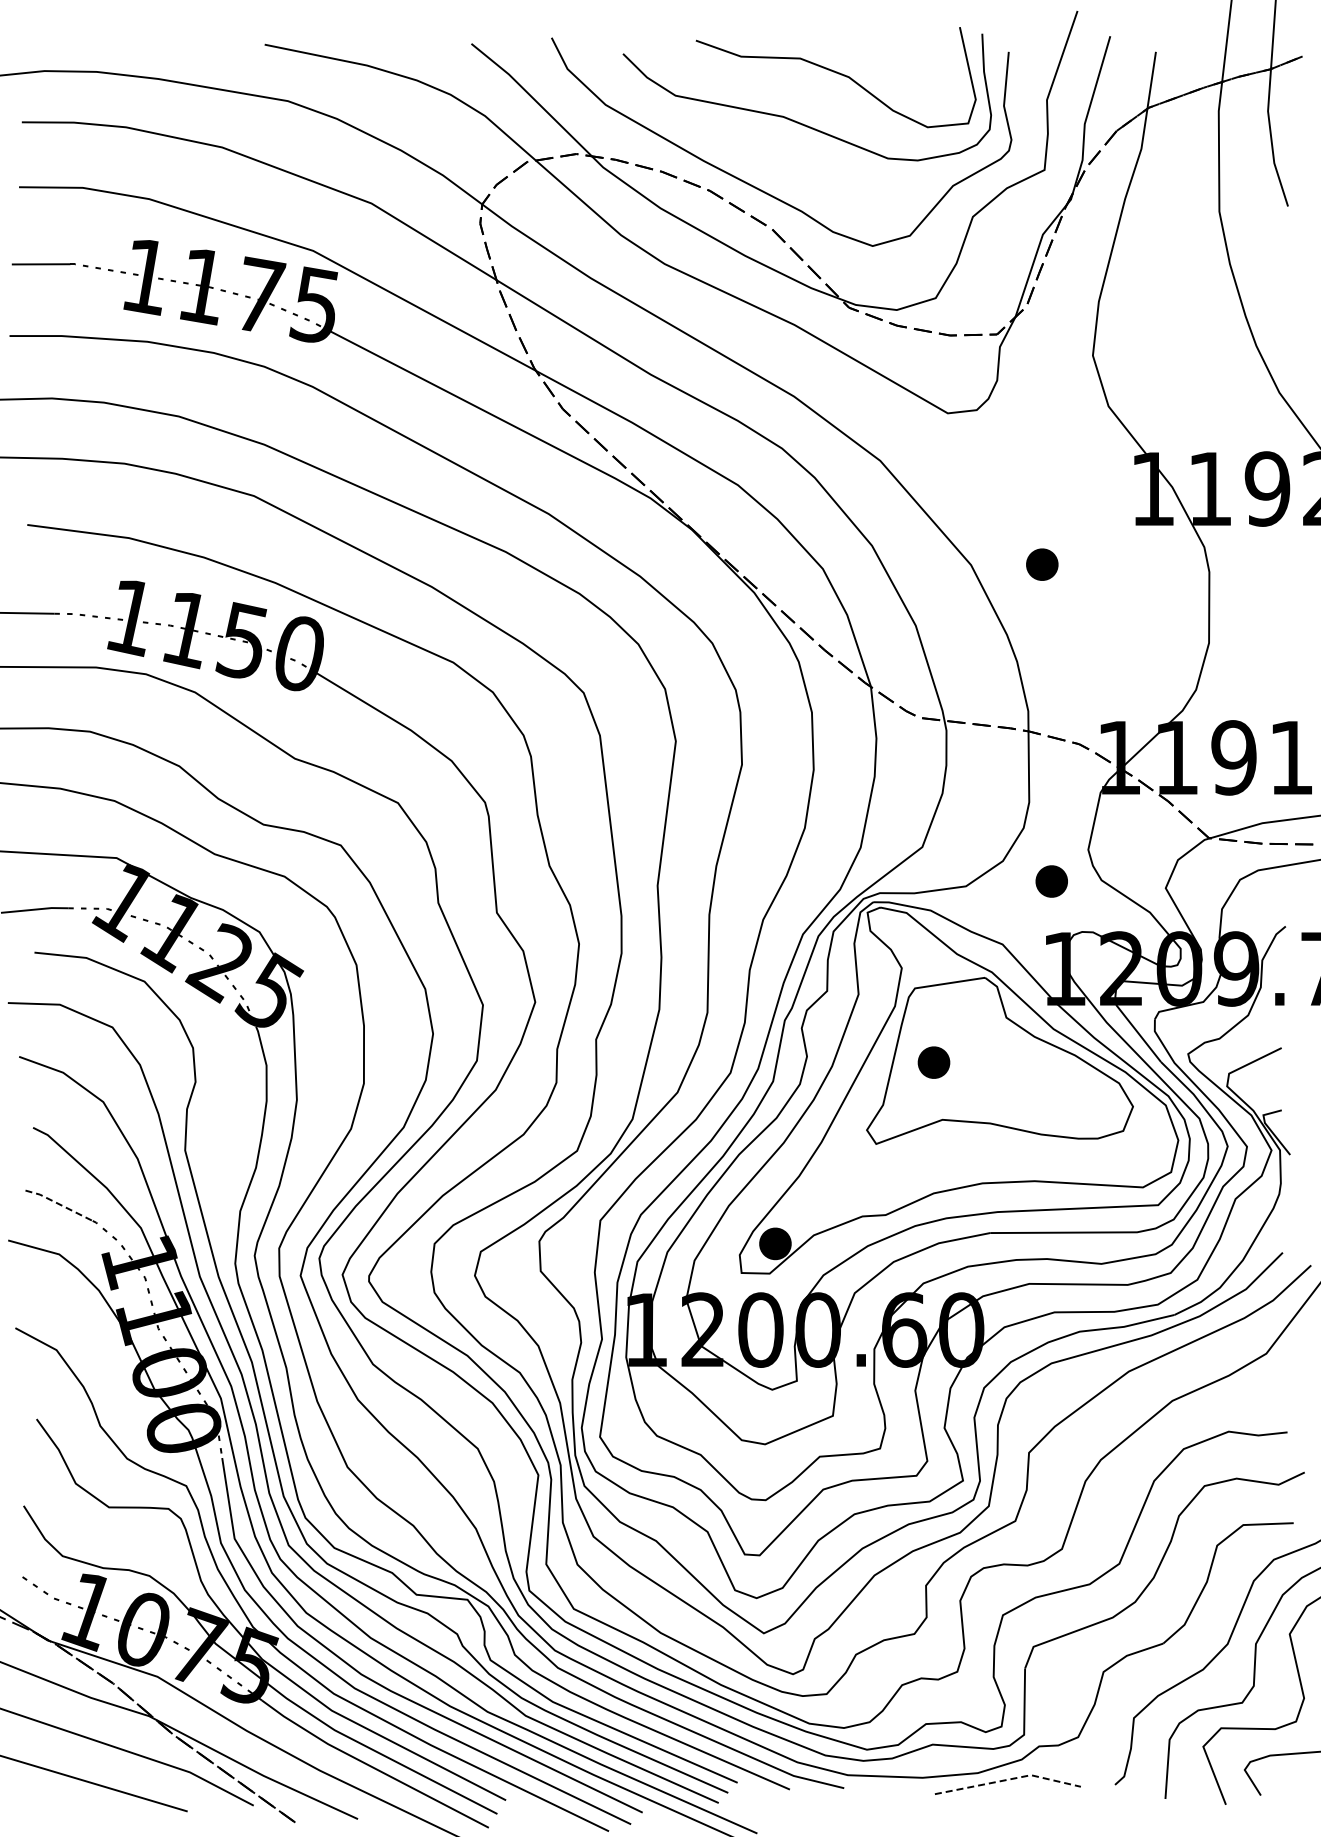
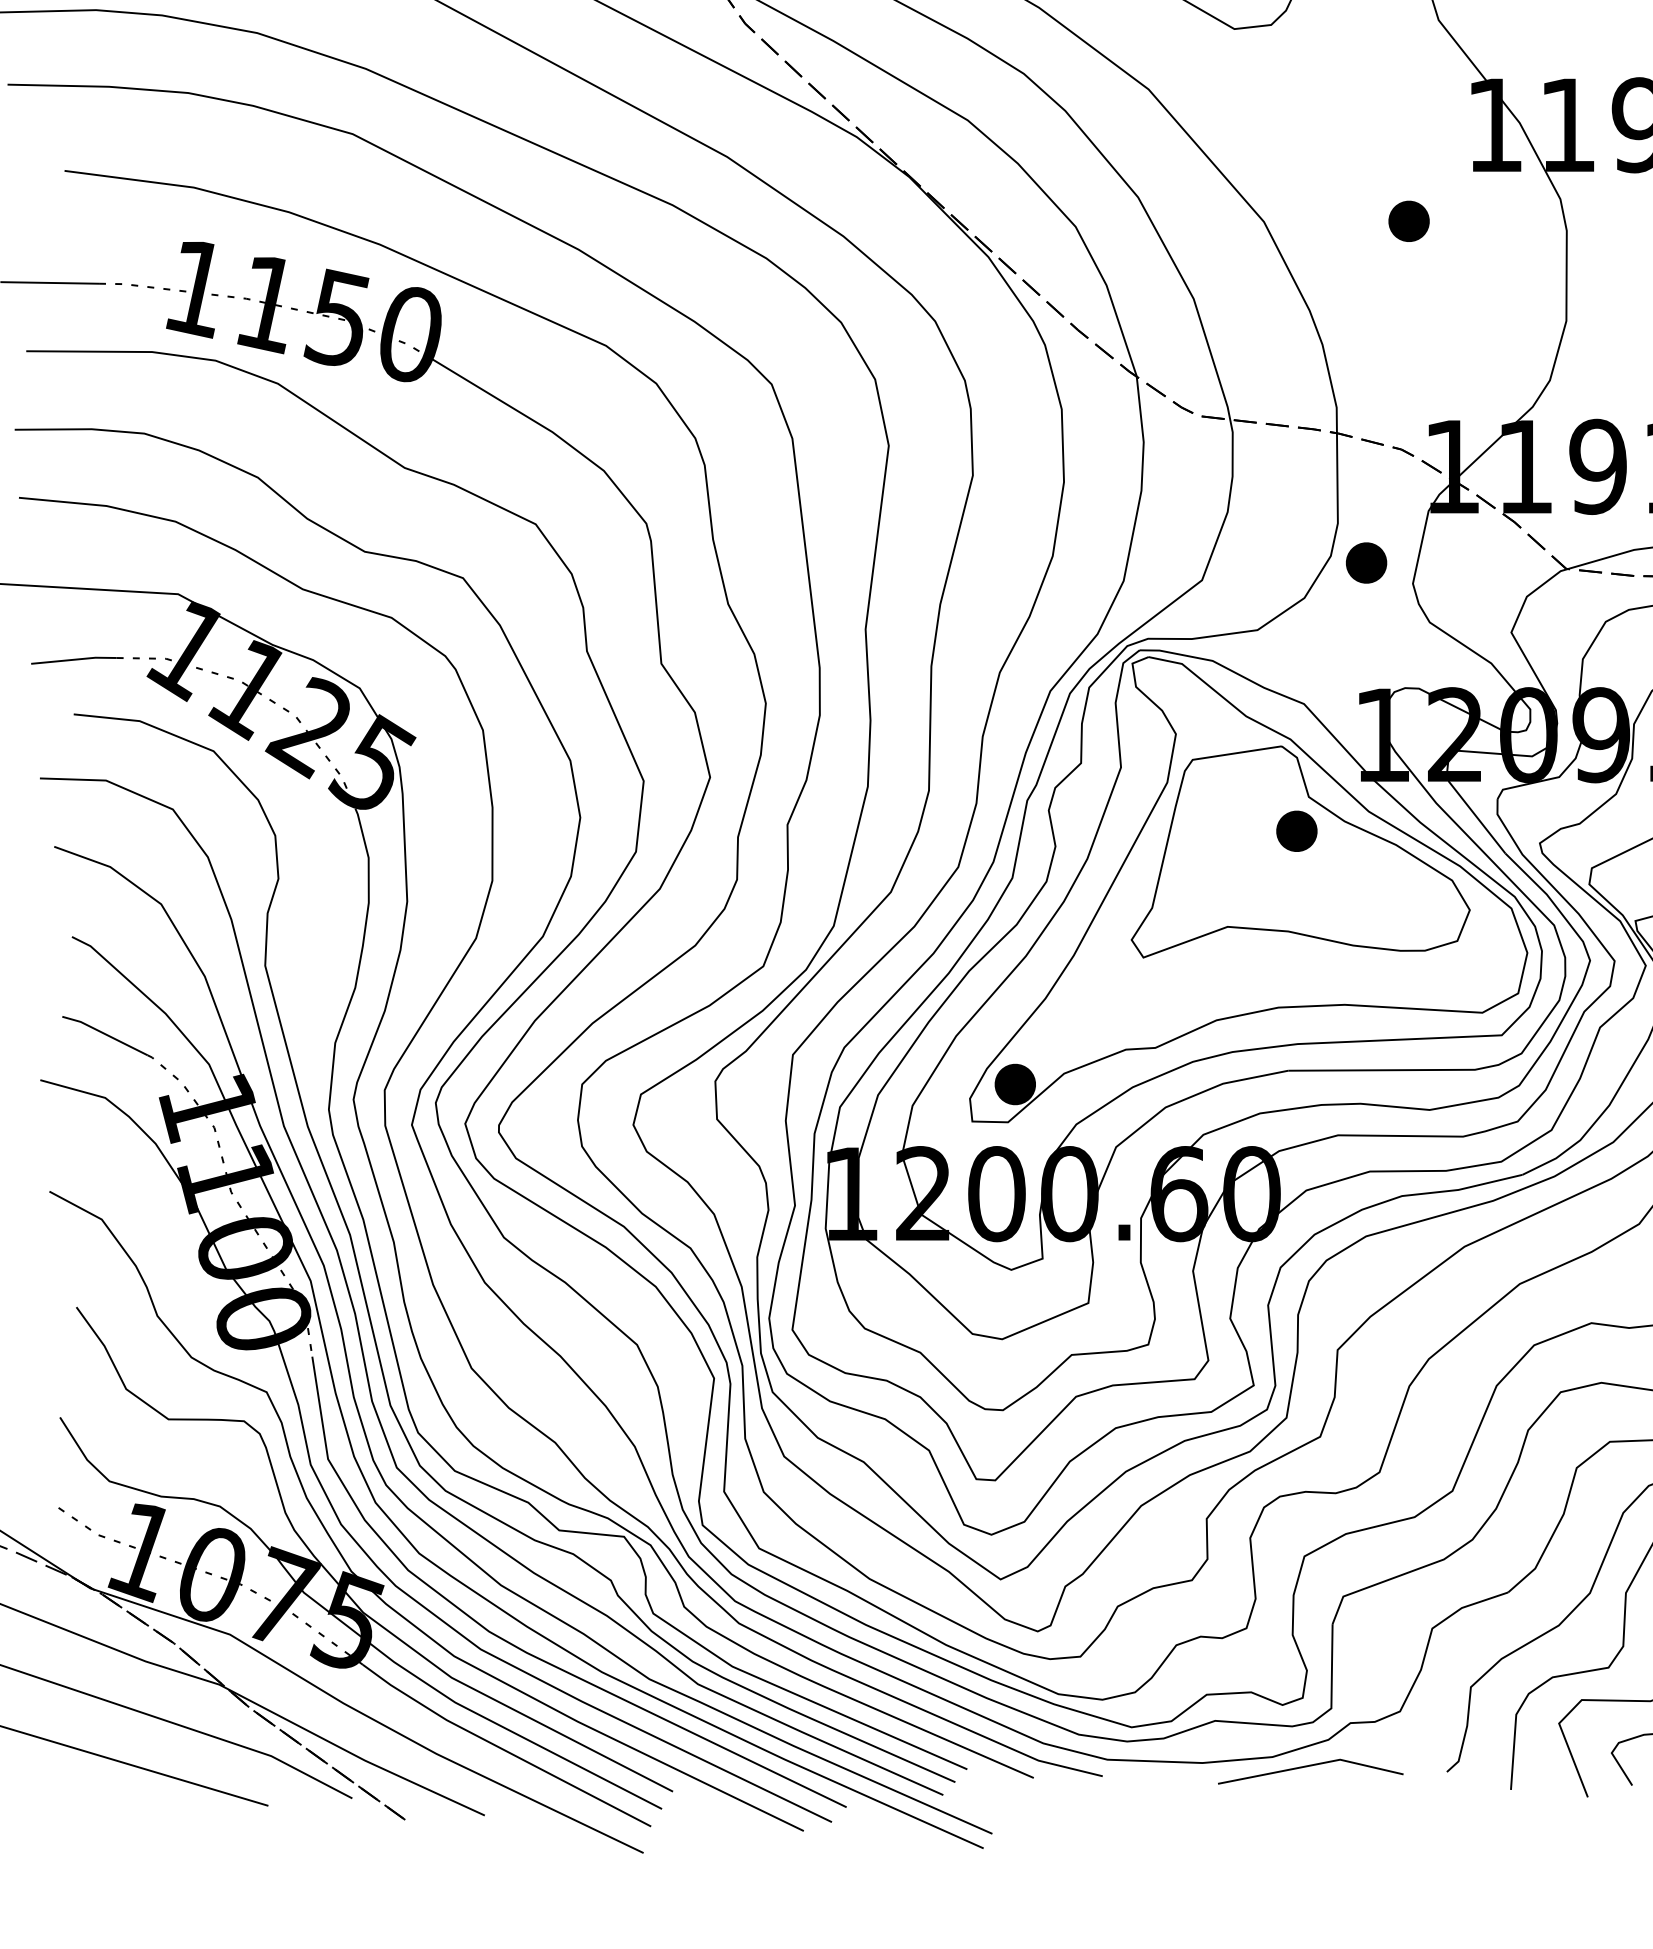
part: (1042, 564) -> (1409, 221), moved
part: (1051, 881) -> (1366, 562), moved
part: (933, 1062) -> (1296, 831), moved
line: (58, 1204) -> (104, 1034), dashed -> solid
line: (1009, 1779) -> (1312, 1765), dashed -> solid

